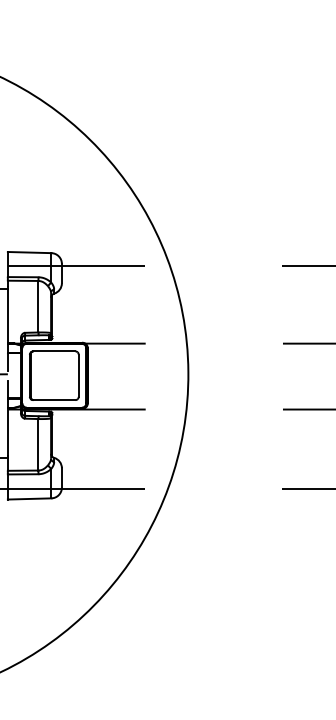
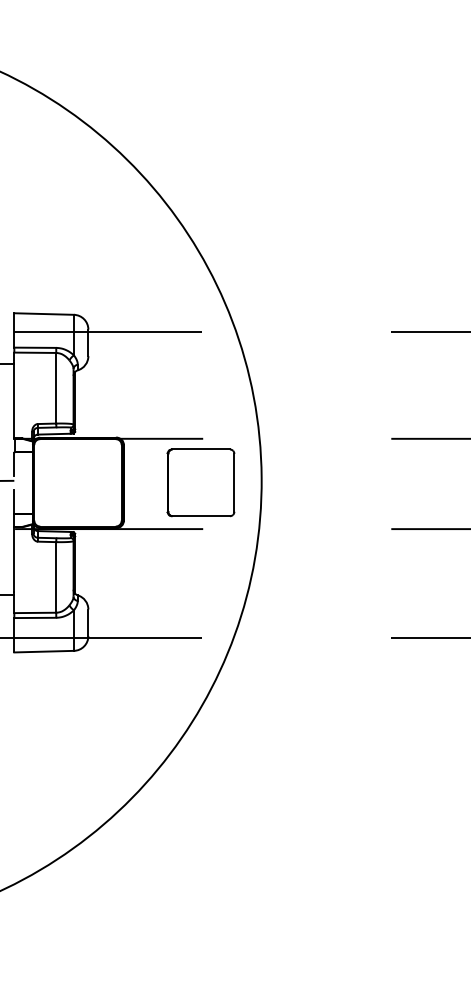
part: (53, 375) -> (200, 482), moved

